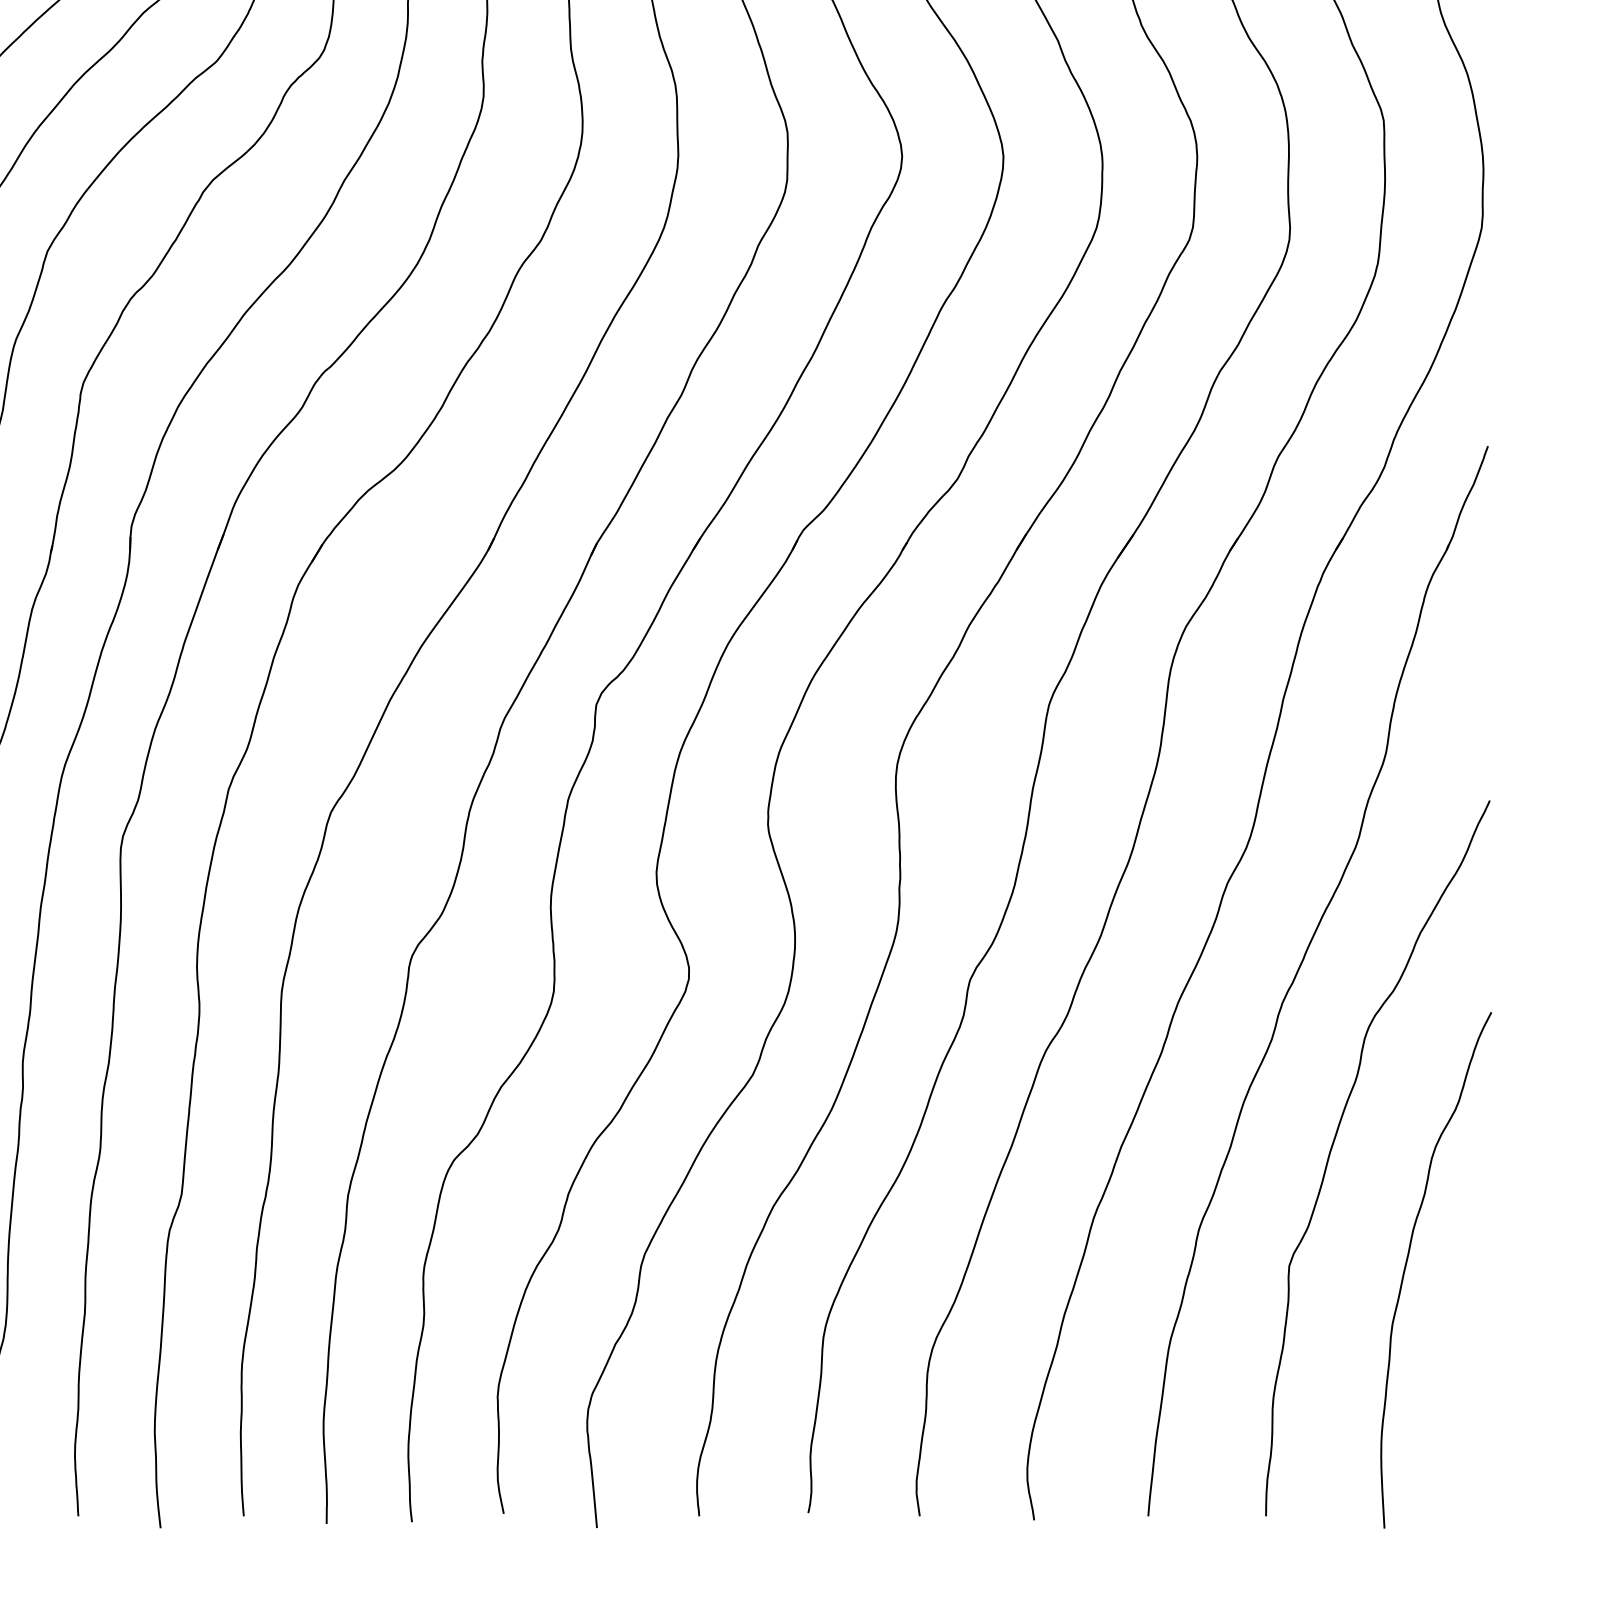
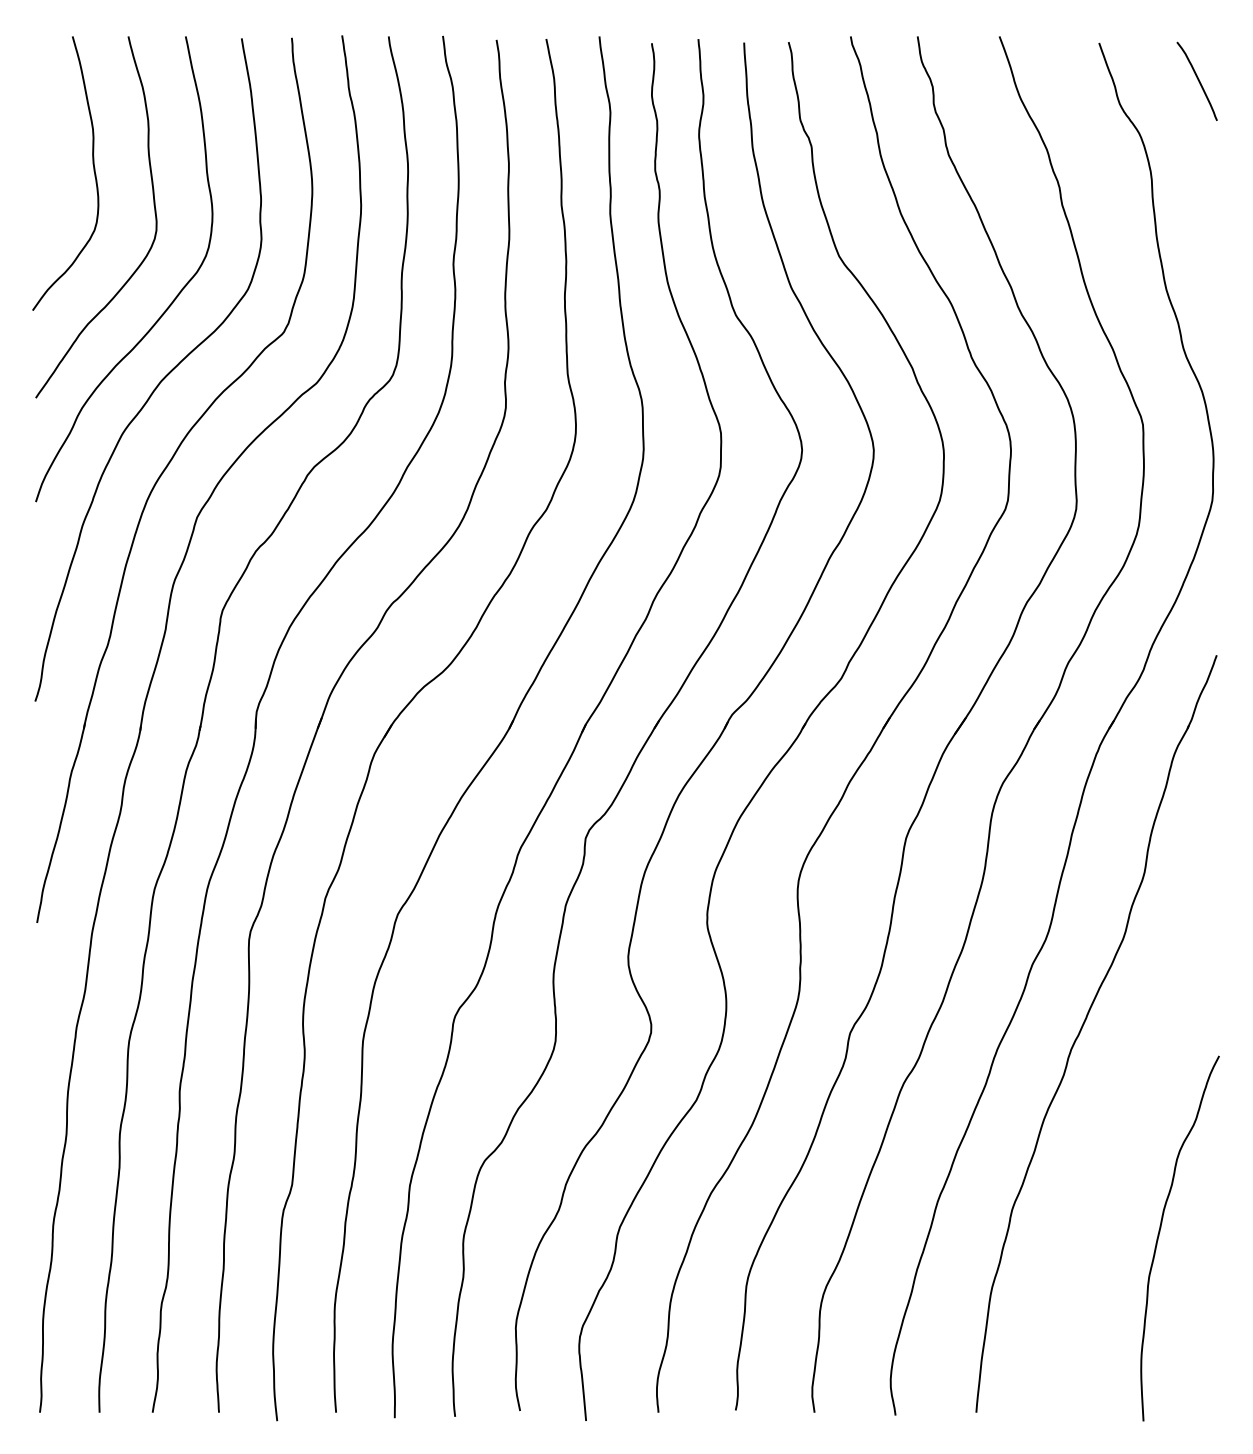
curve: (1334, 1143) -> (1108, 1148), removed

